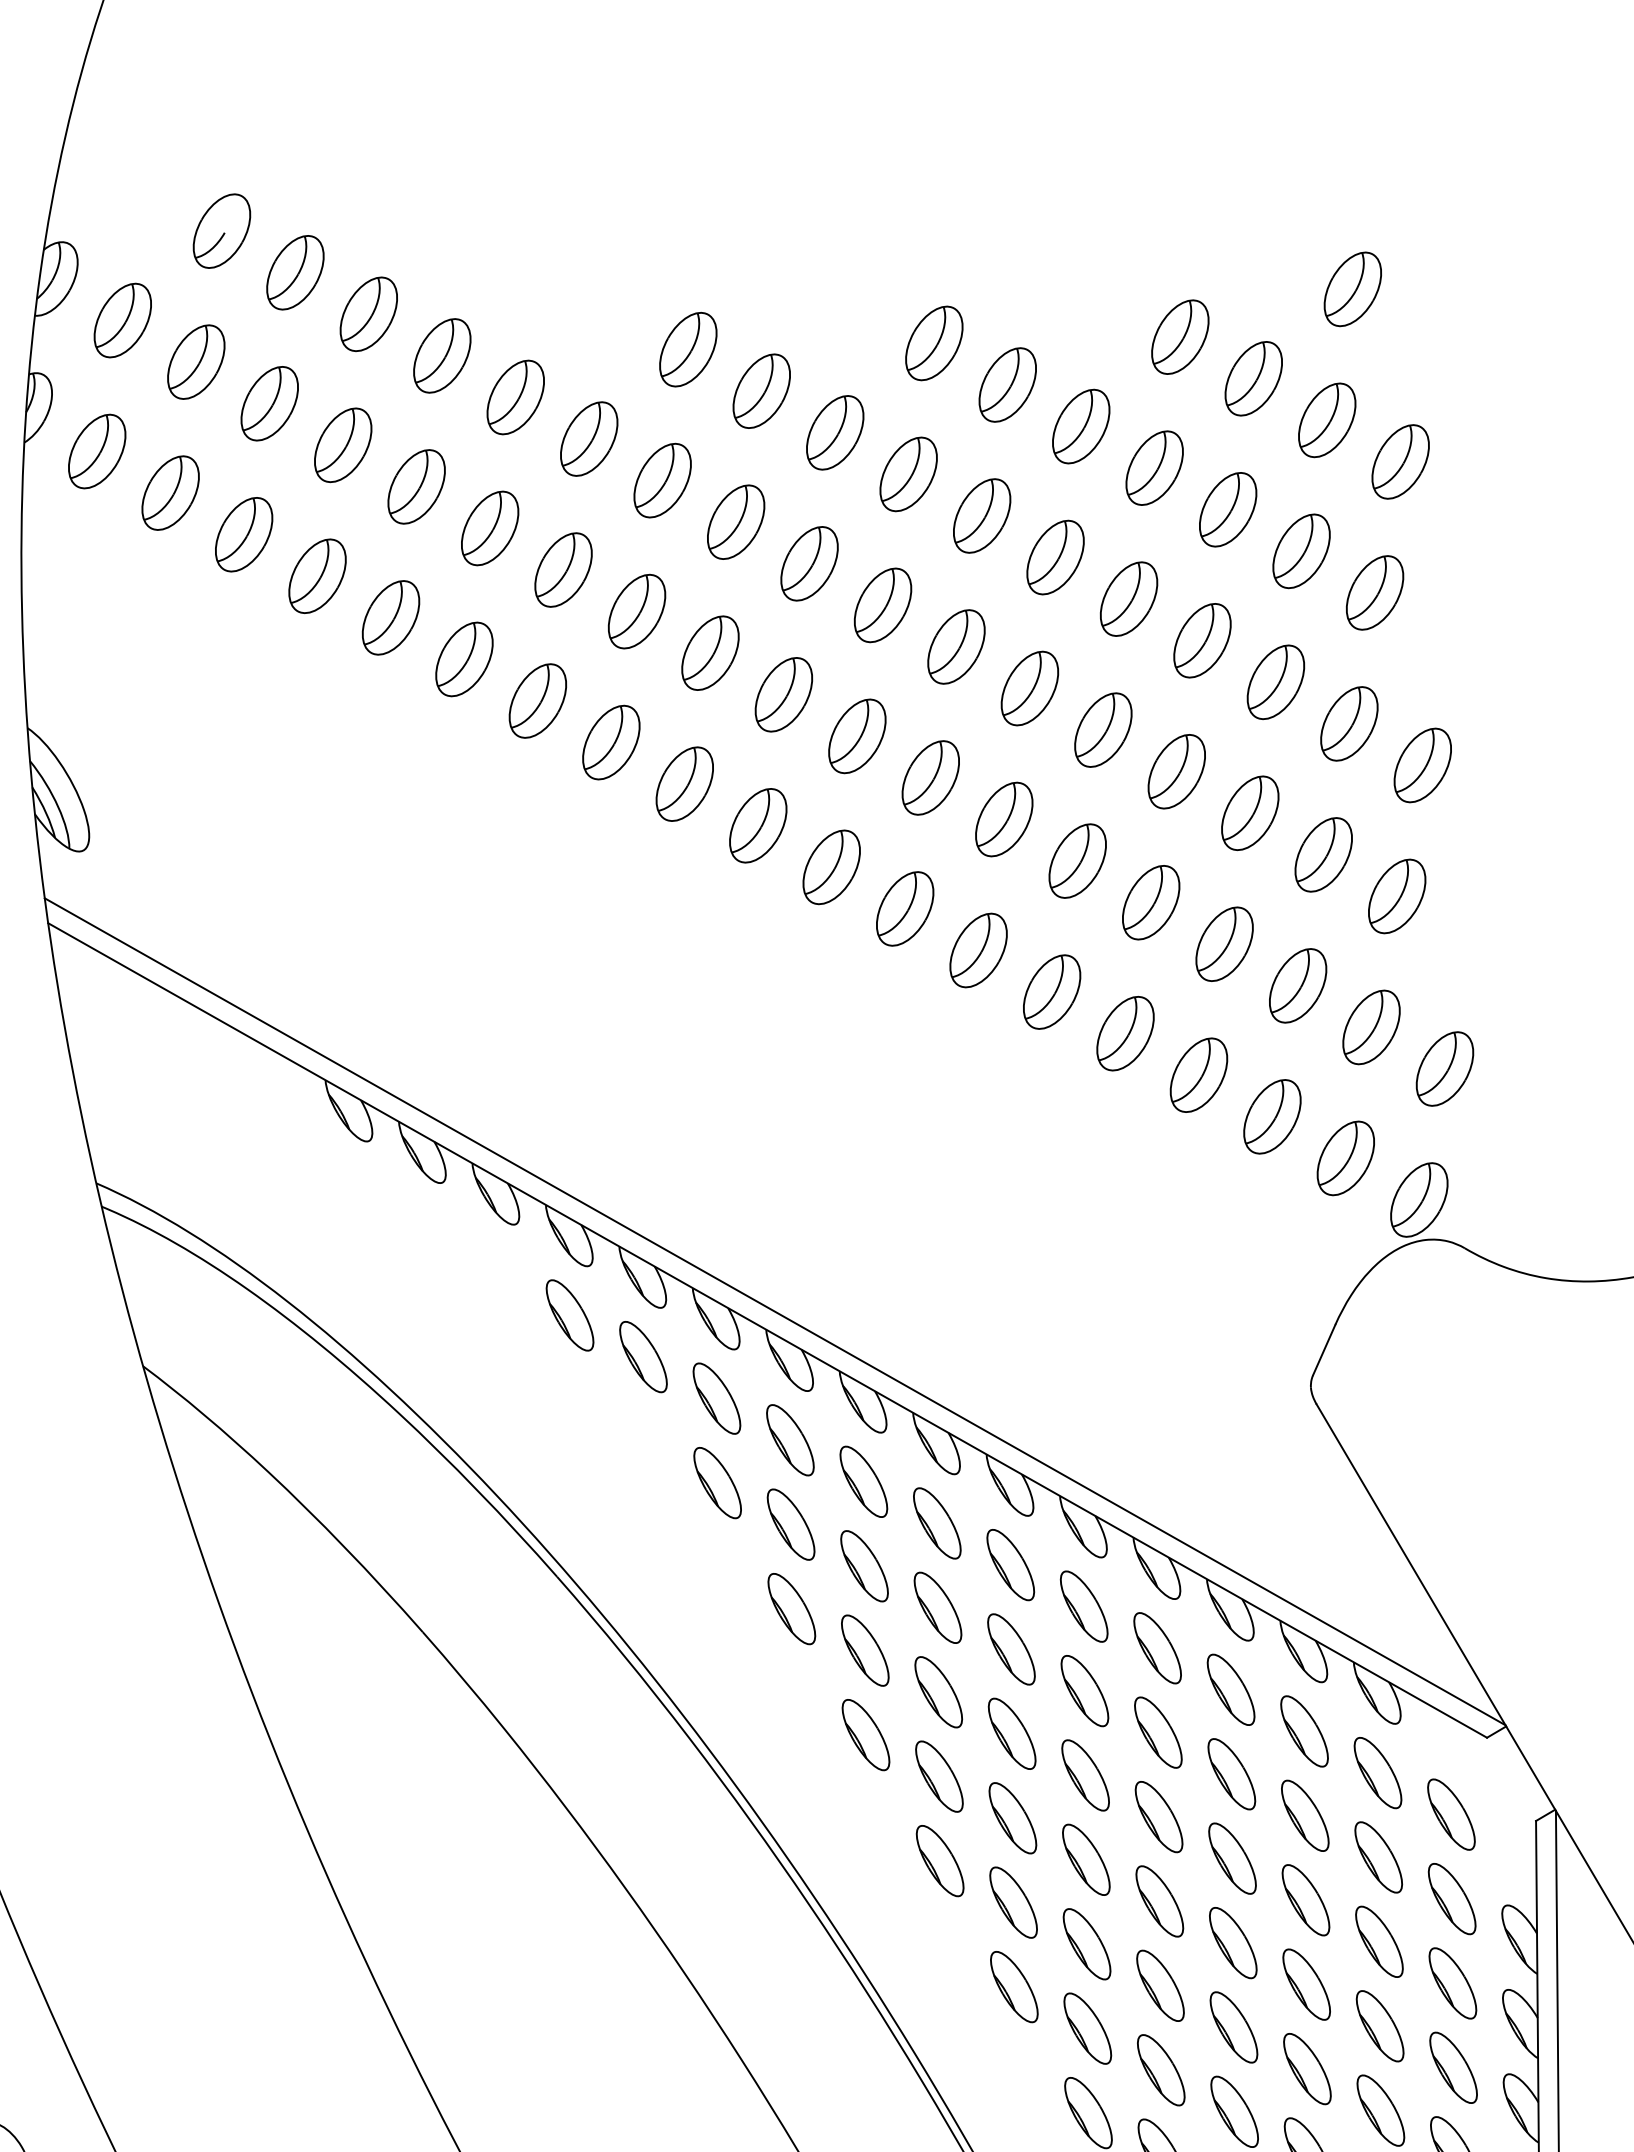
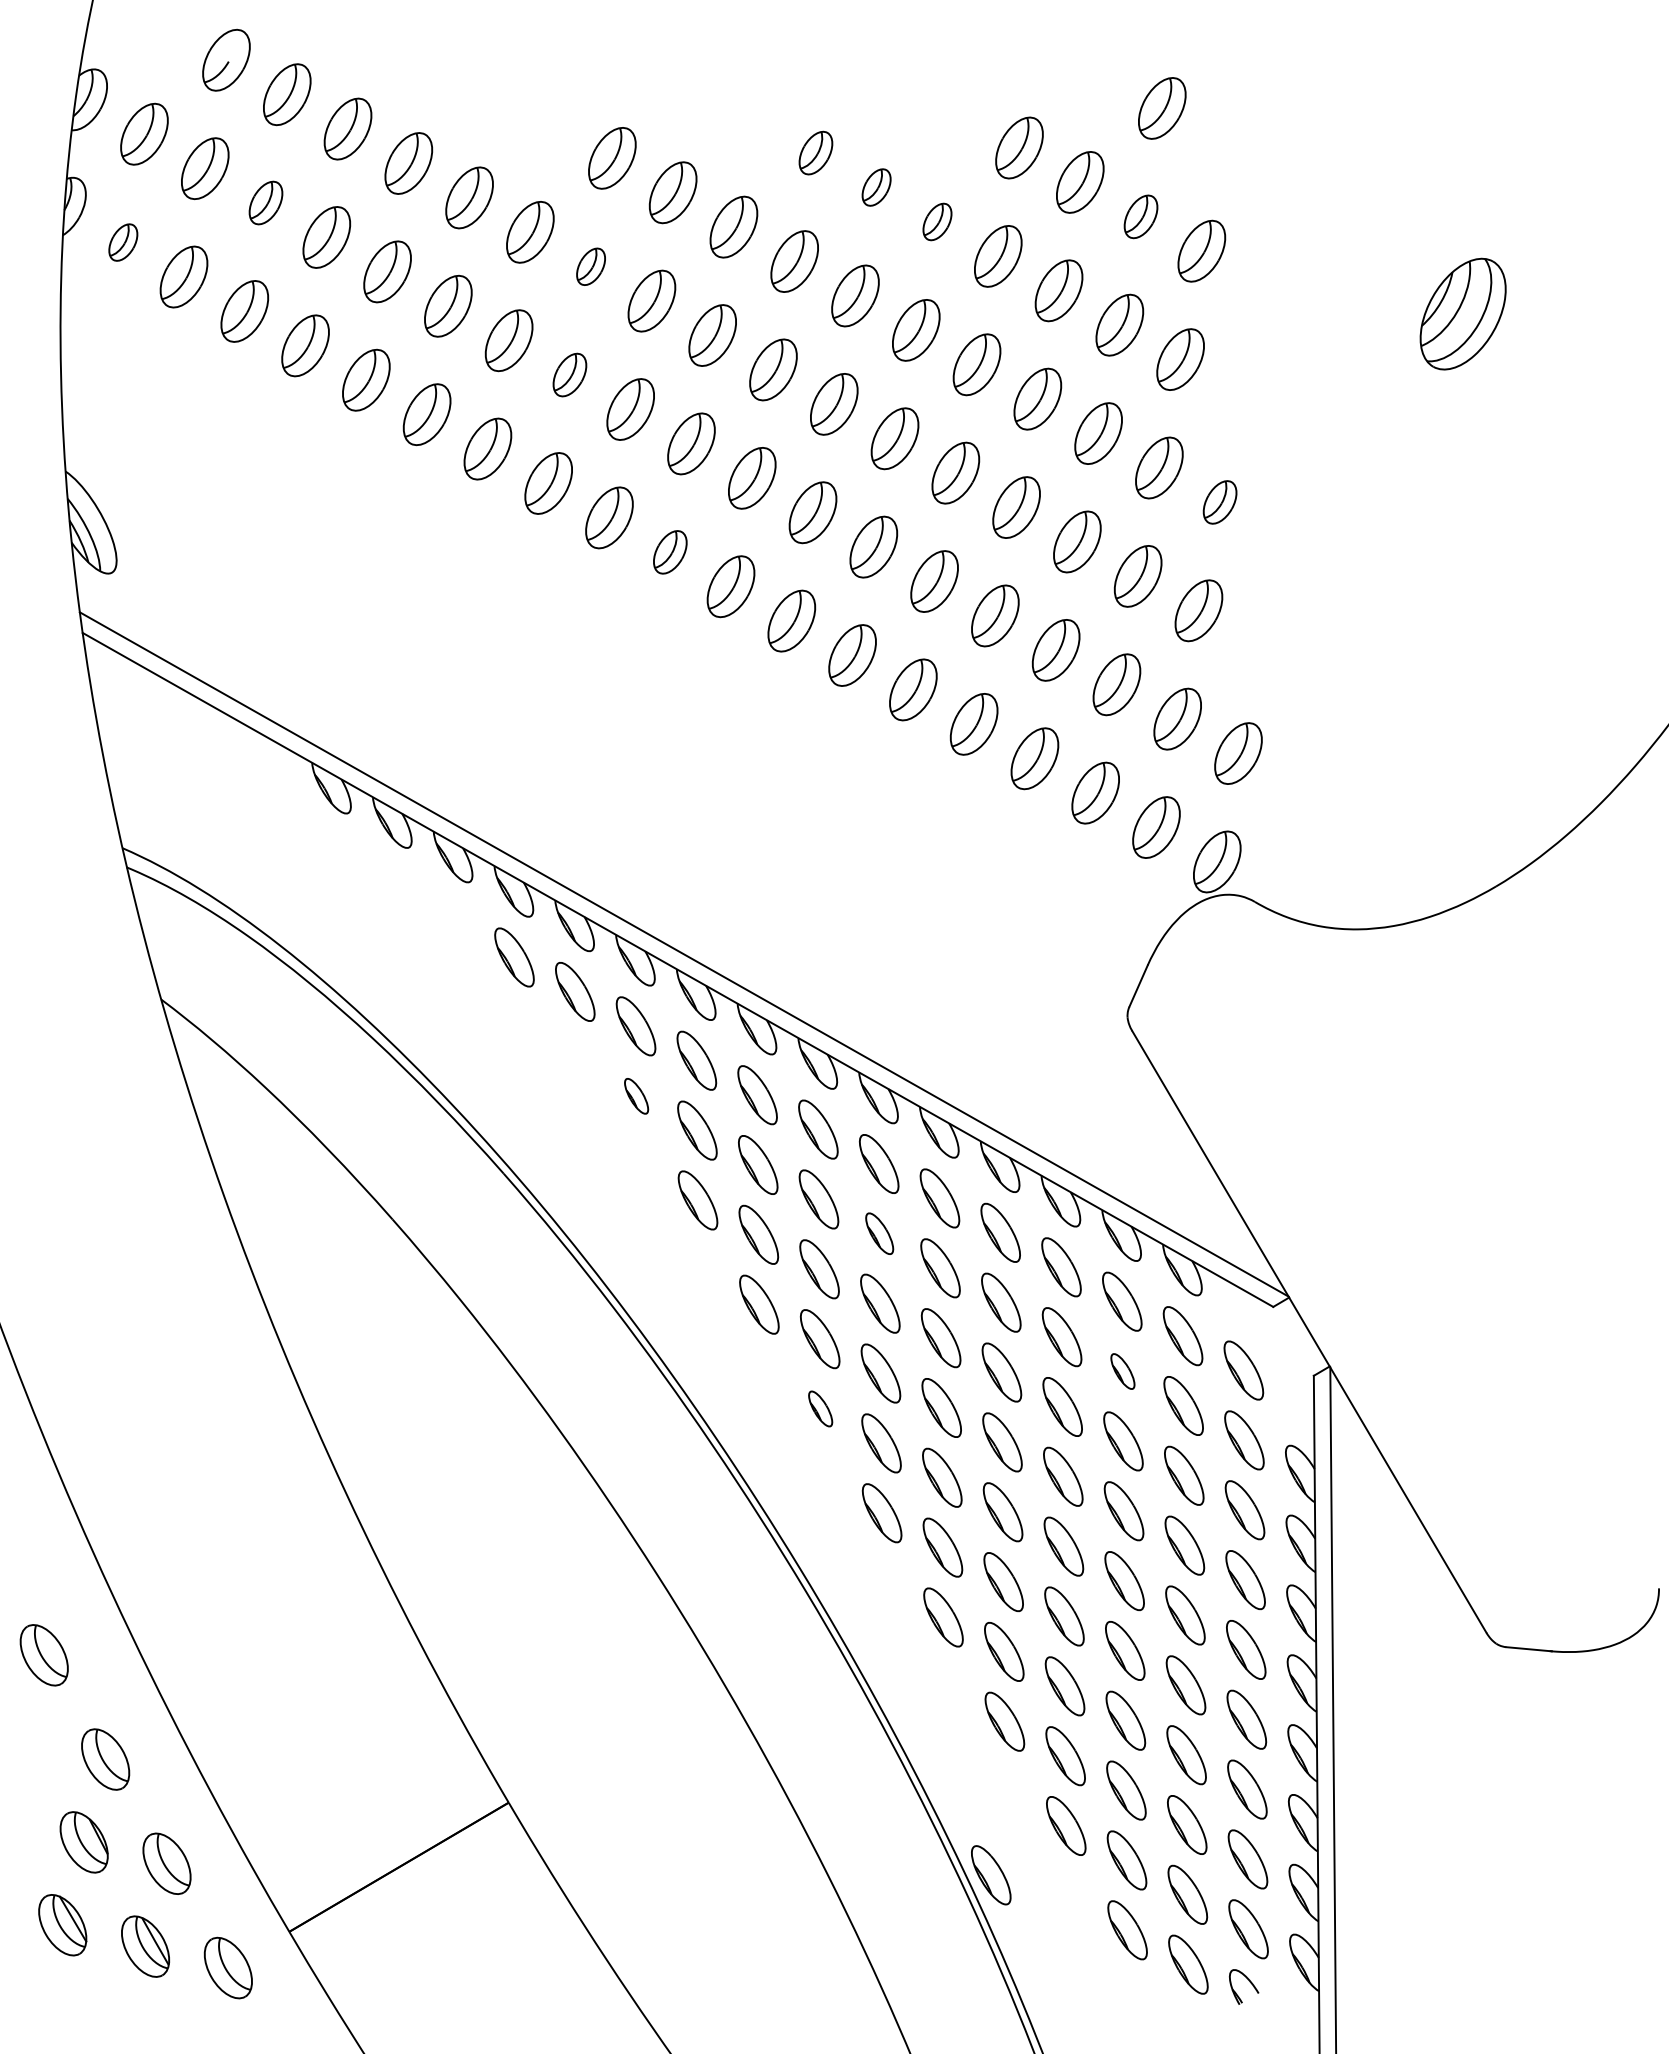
part: (933, 342) -> (815, 152), size x0.7
part: (1007, 384) -> (876, 187), size x0.6
part: (269, 403) -> (265, 202), size x0.7
part: (1326, 419) -> (1140, 216), size x0.7
part: (1081, 425) -> (937, 221), size x0.6
part: (97, 451) -> (123, 242), size x0.6
part: (661, 480) -> (590, 266), size x0.6
part: (636, 610) -> (569, 374), size x0.7
part: (1422, 765) -> (1219, 502), size x0.7
part: (758, 826) -> (670, 552), size x0.7
part: (717, 1483) -> (636, 1096), size x0.6
part: (1011, 1648) -> (879, 1233), size x0.7
part: (1304, 1815) -> (1122, 1371), size x0.6
part: (939, 1860) -> (820, 1408), size x0.6

